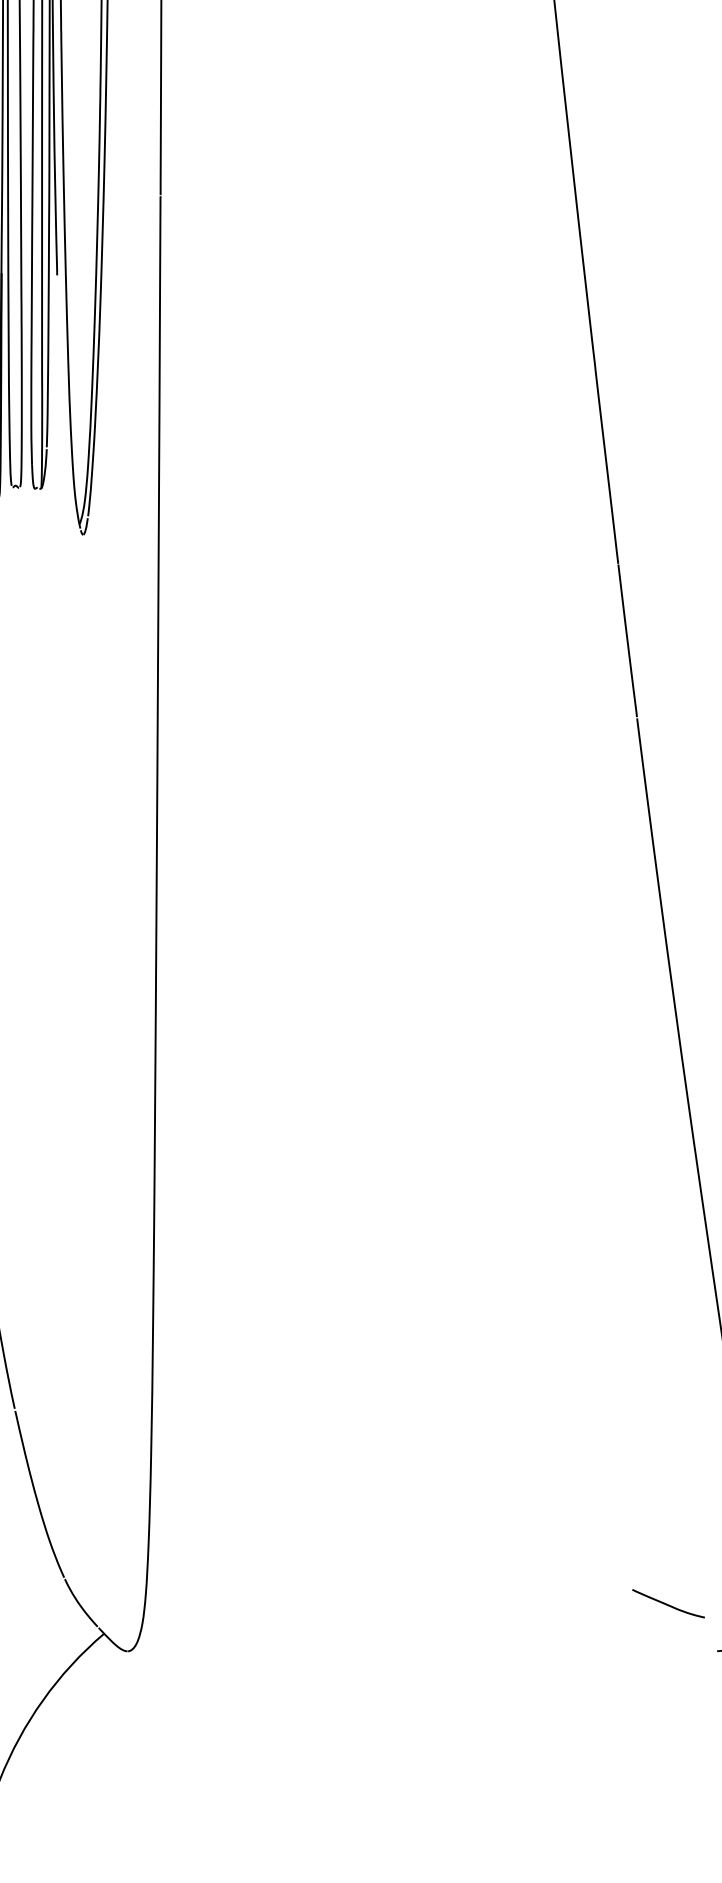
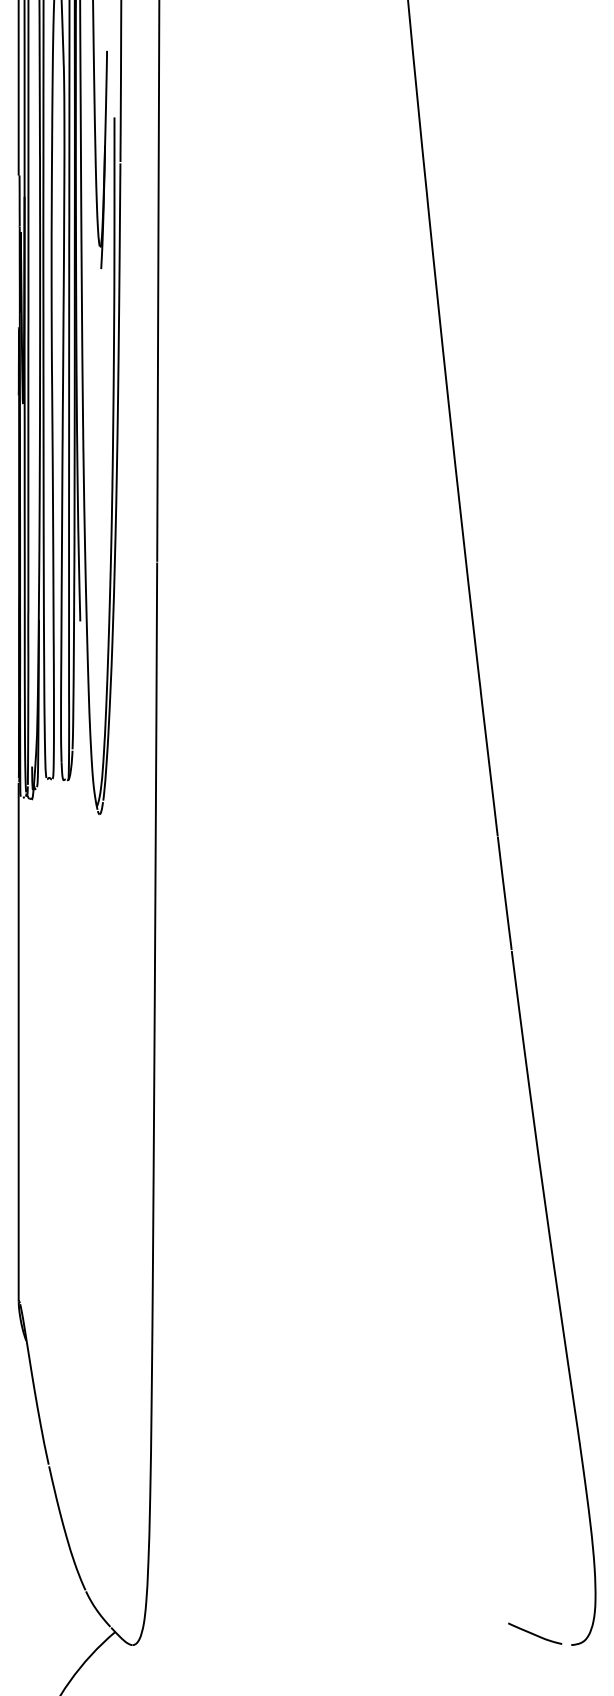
curve: (667, 1603) -> (534, 1633), moved

